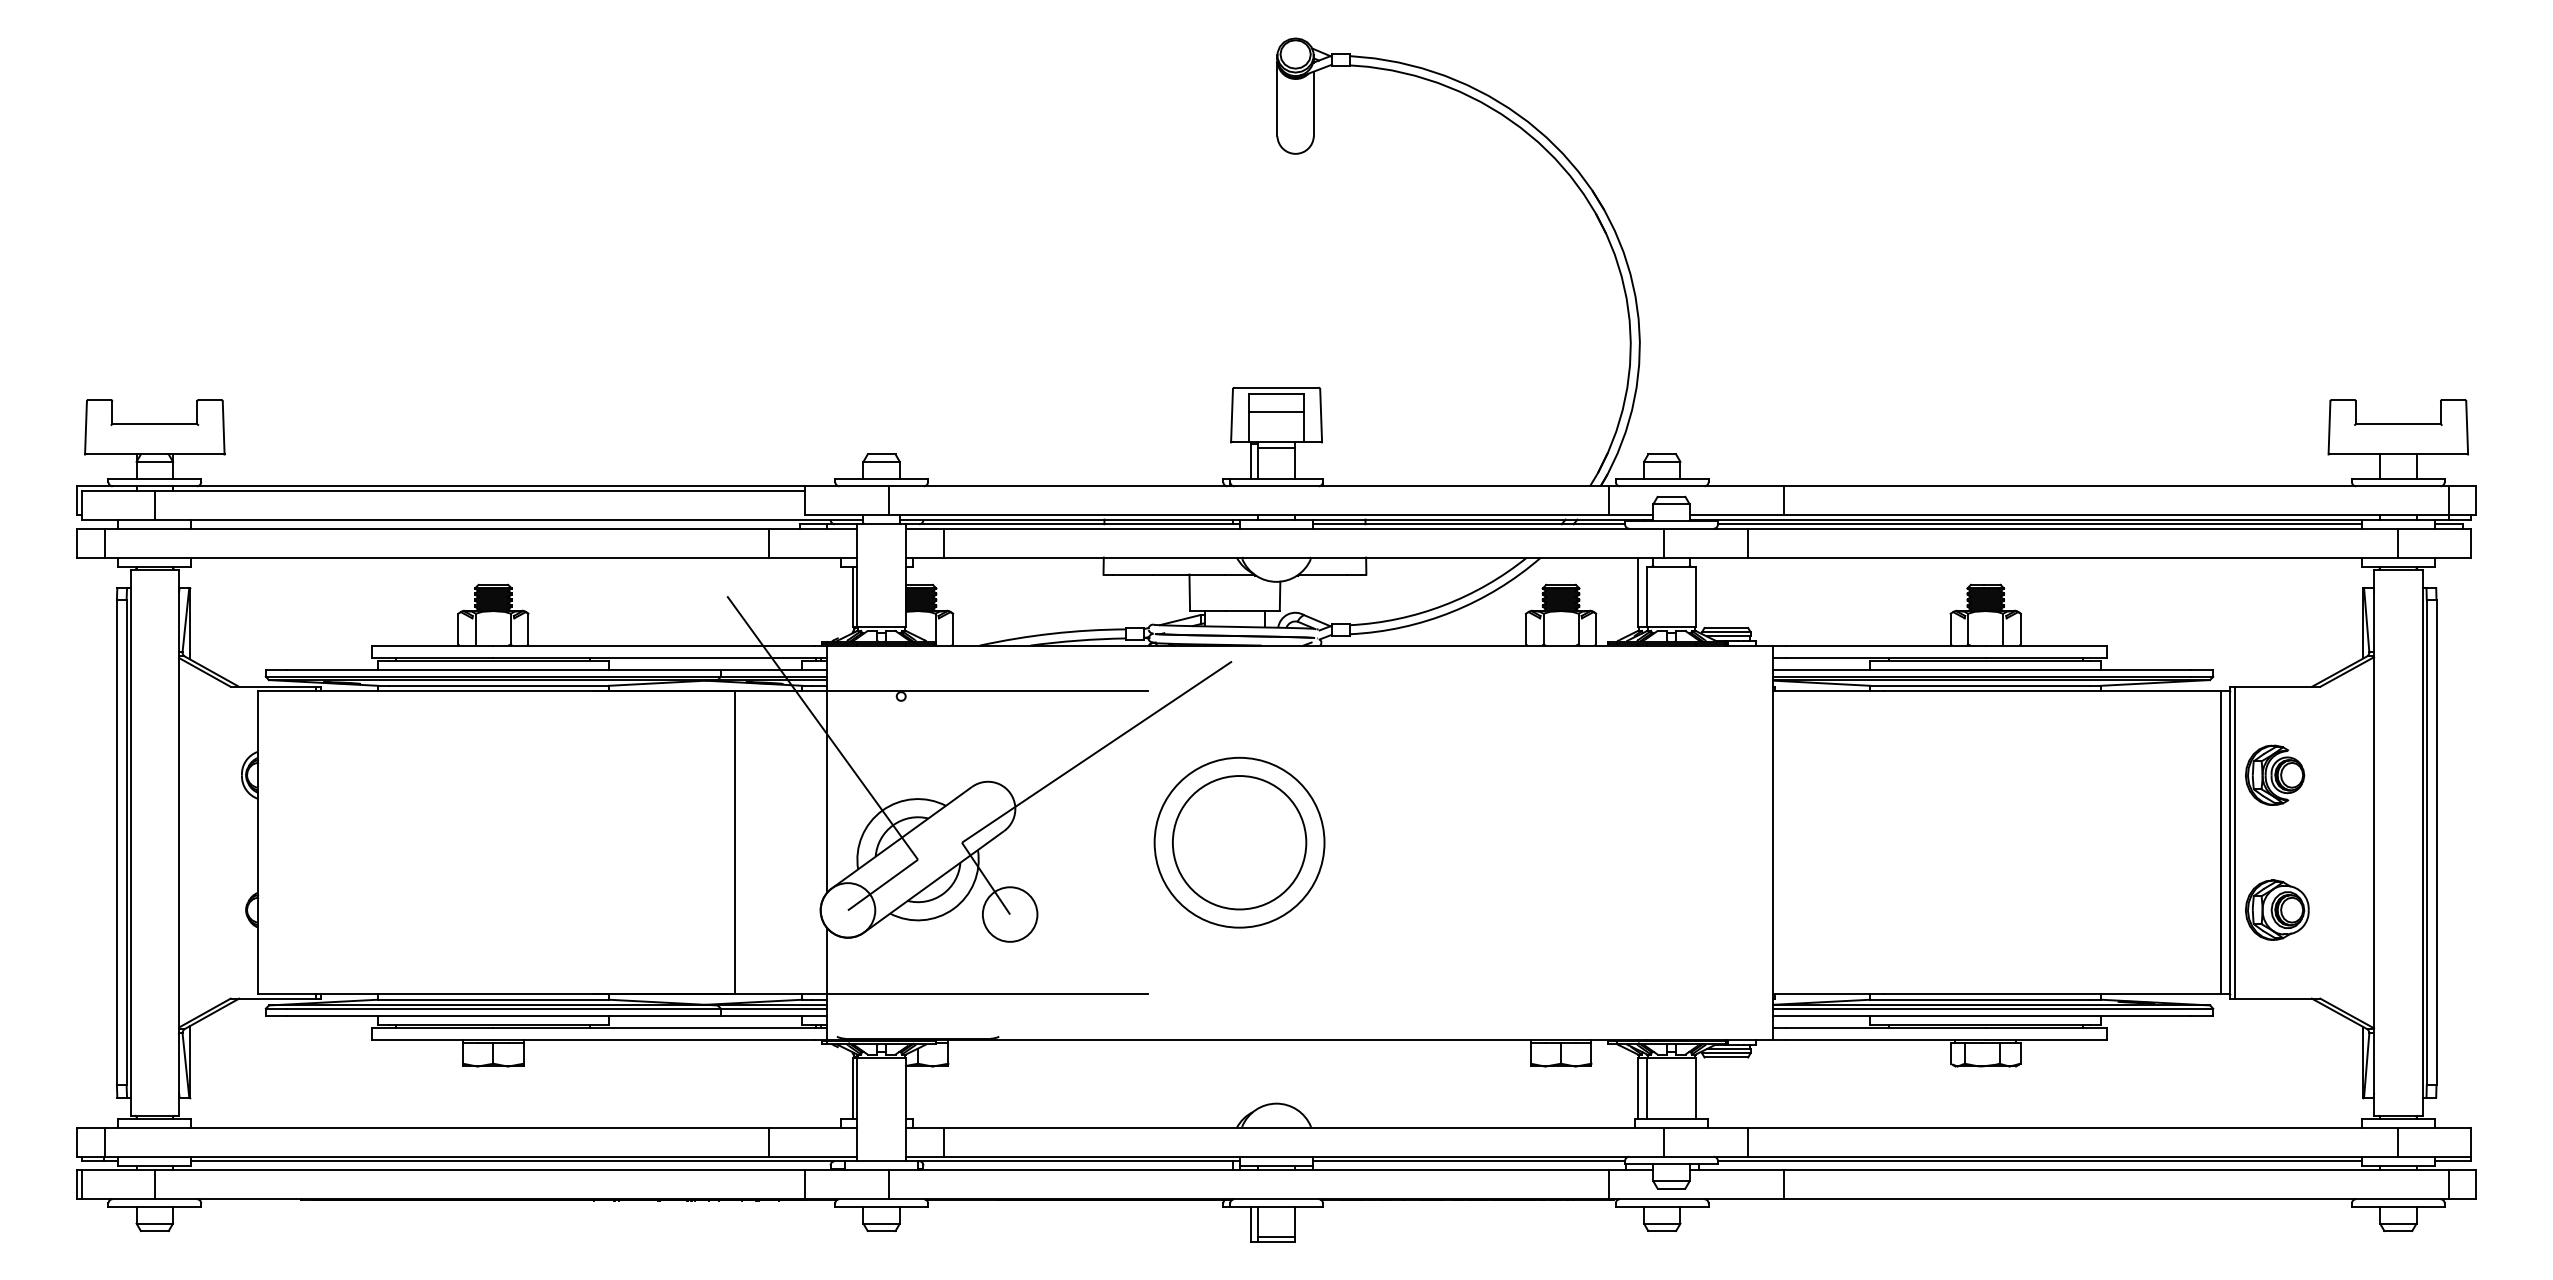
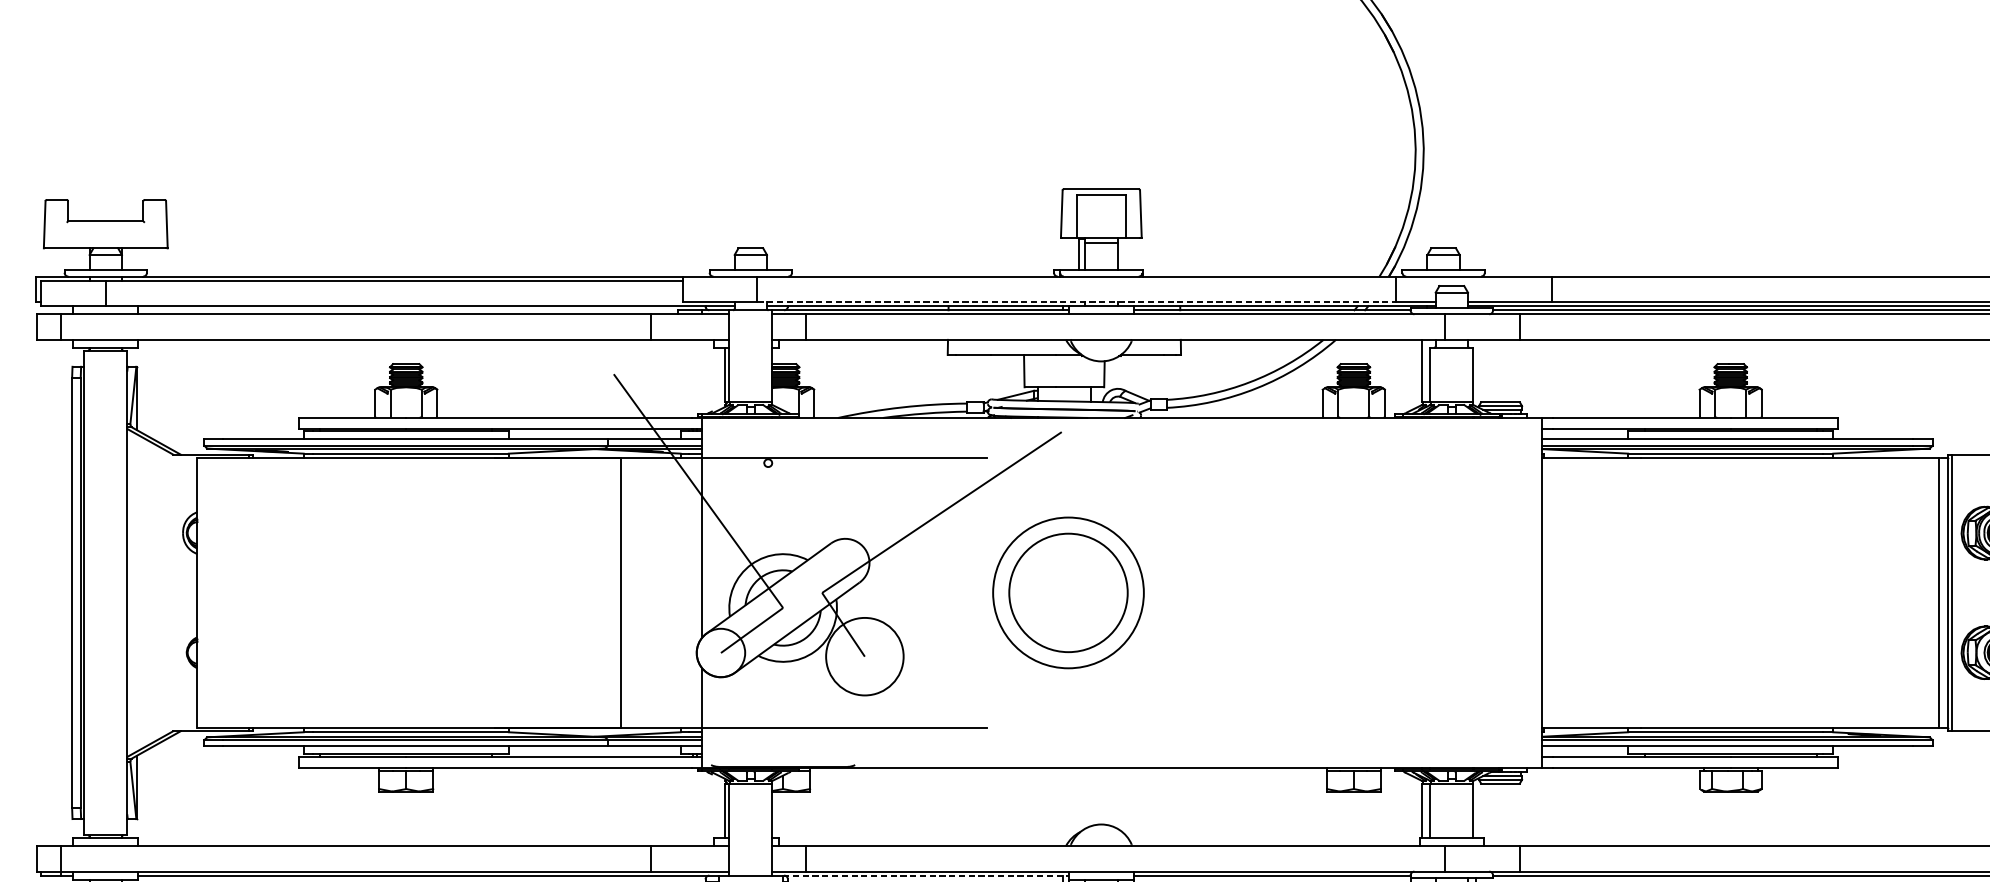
line: (1276, 412) -> (1101, 211), removed
line: (1249, 515) -> (1077, 302), solid -> dashed
circle: (1009, 914) -> (864, 656), size x1.6
line: (1079, 1161) -> (926, 875), solid -> dashed

